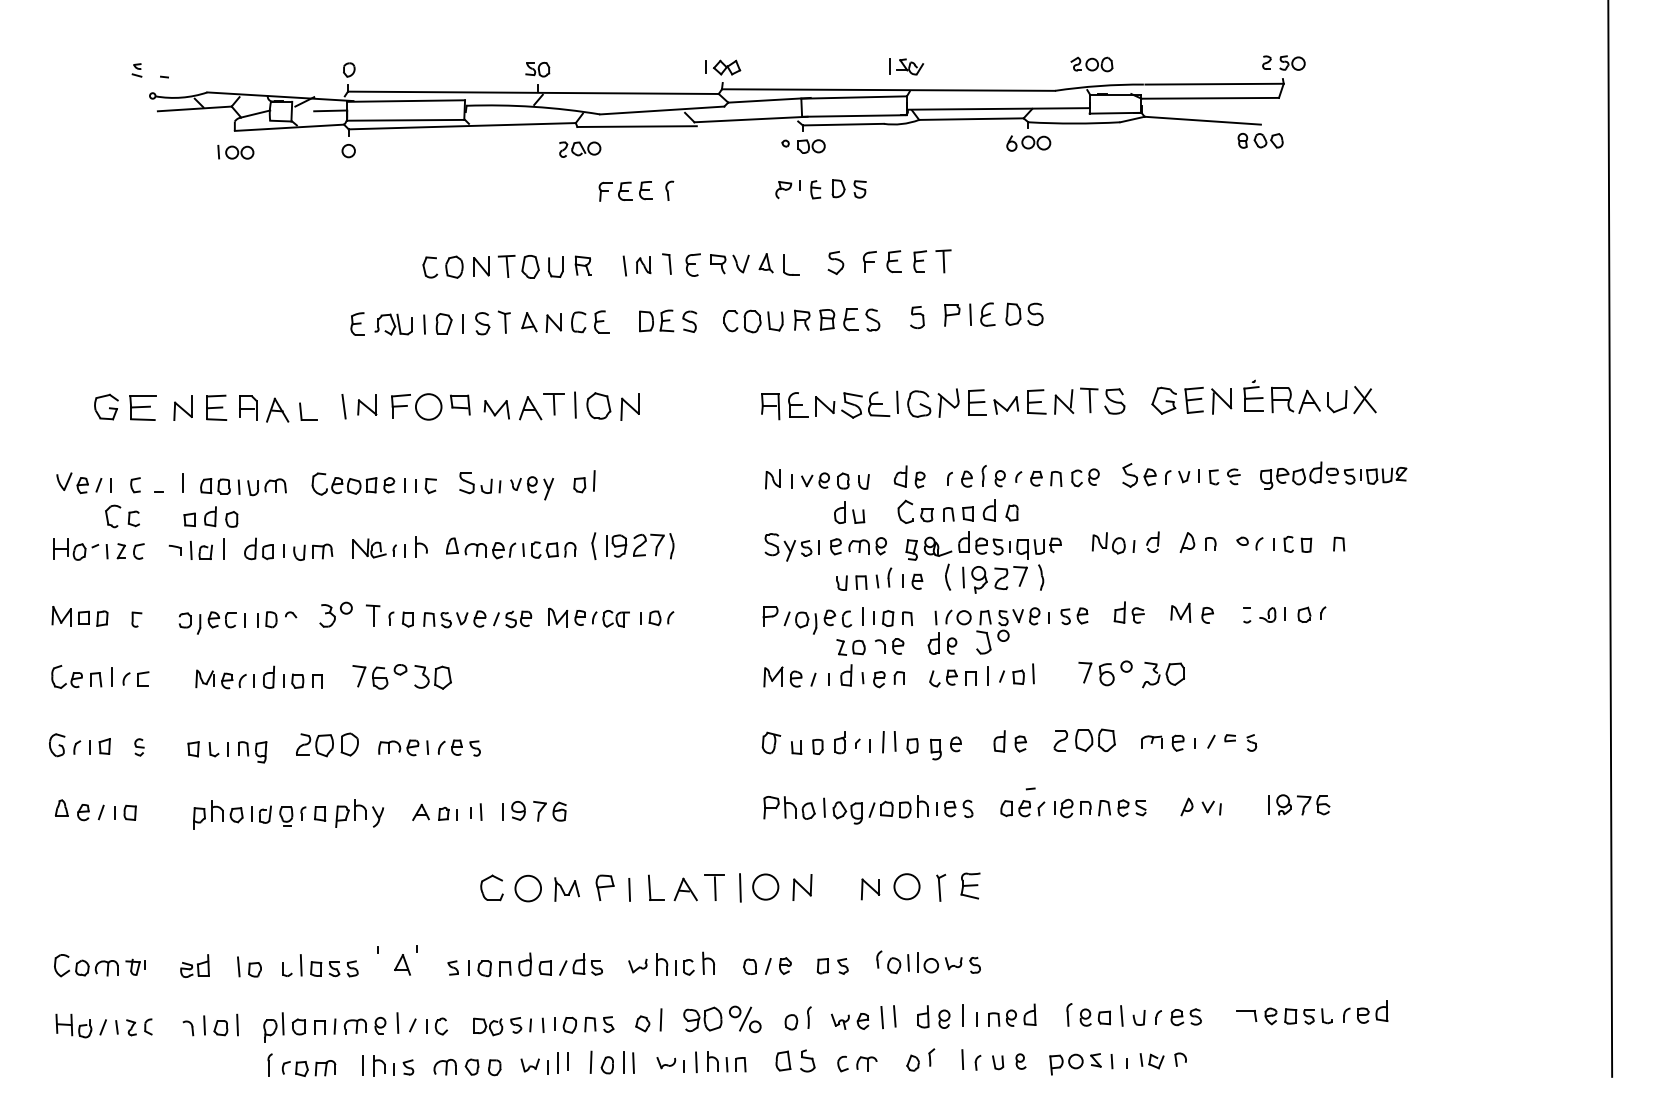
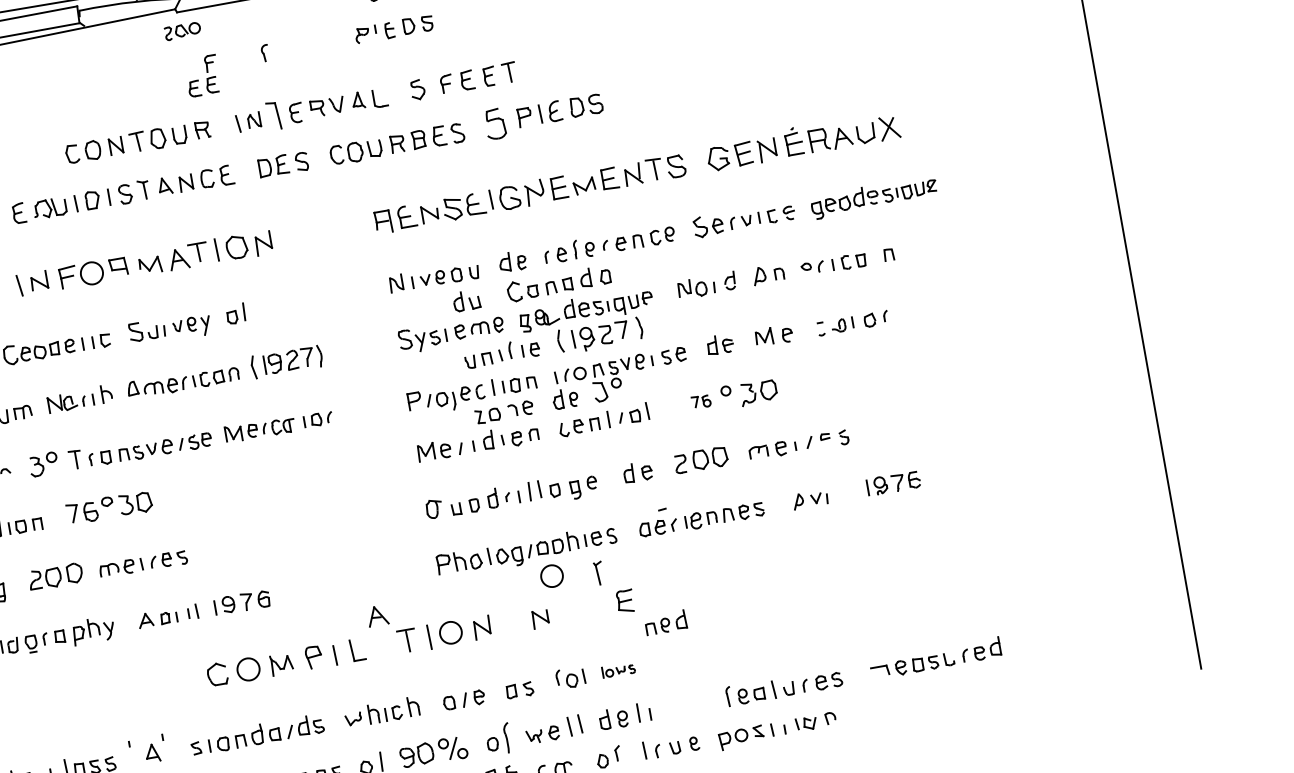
part: (635, 190) -> (203, 86), moved
part: (666, 263) -> (273, 115), size x1.6
part: (917, 317) -> (495, 124), size x1.6
part: (1096, 673) -> (701, 401), size x0.6
circle: (906, 886) -> (551, 576), moved
part: (941, 887) -> (599, 572), moved
part: (685, 889) -> (377, 616), moved
part: (948, 962) -> (618, 669), size x0.6
part: (1012, 1014) -> (665, 622), moved
part: (809, 1017) -> (507, 737), size x1.6

